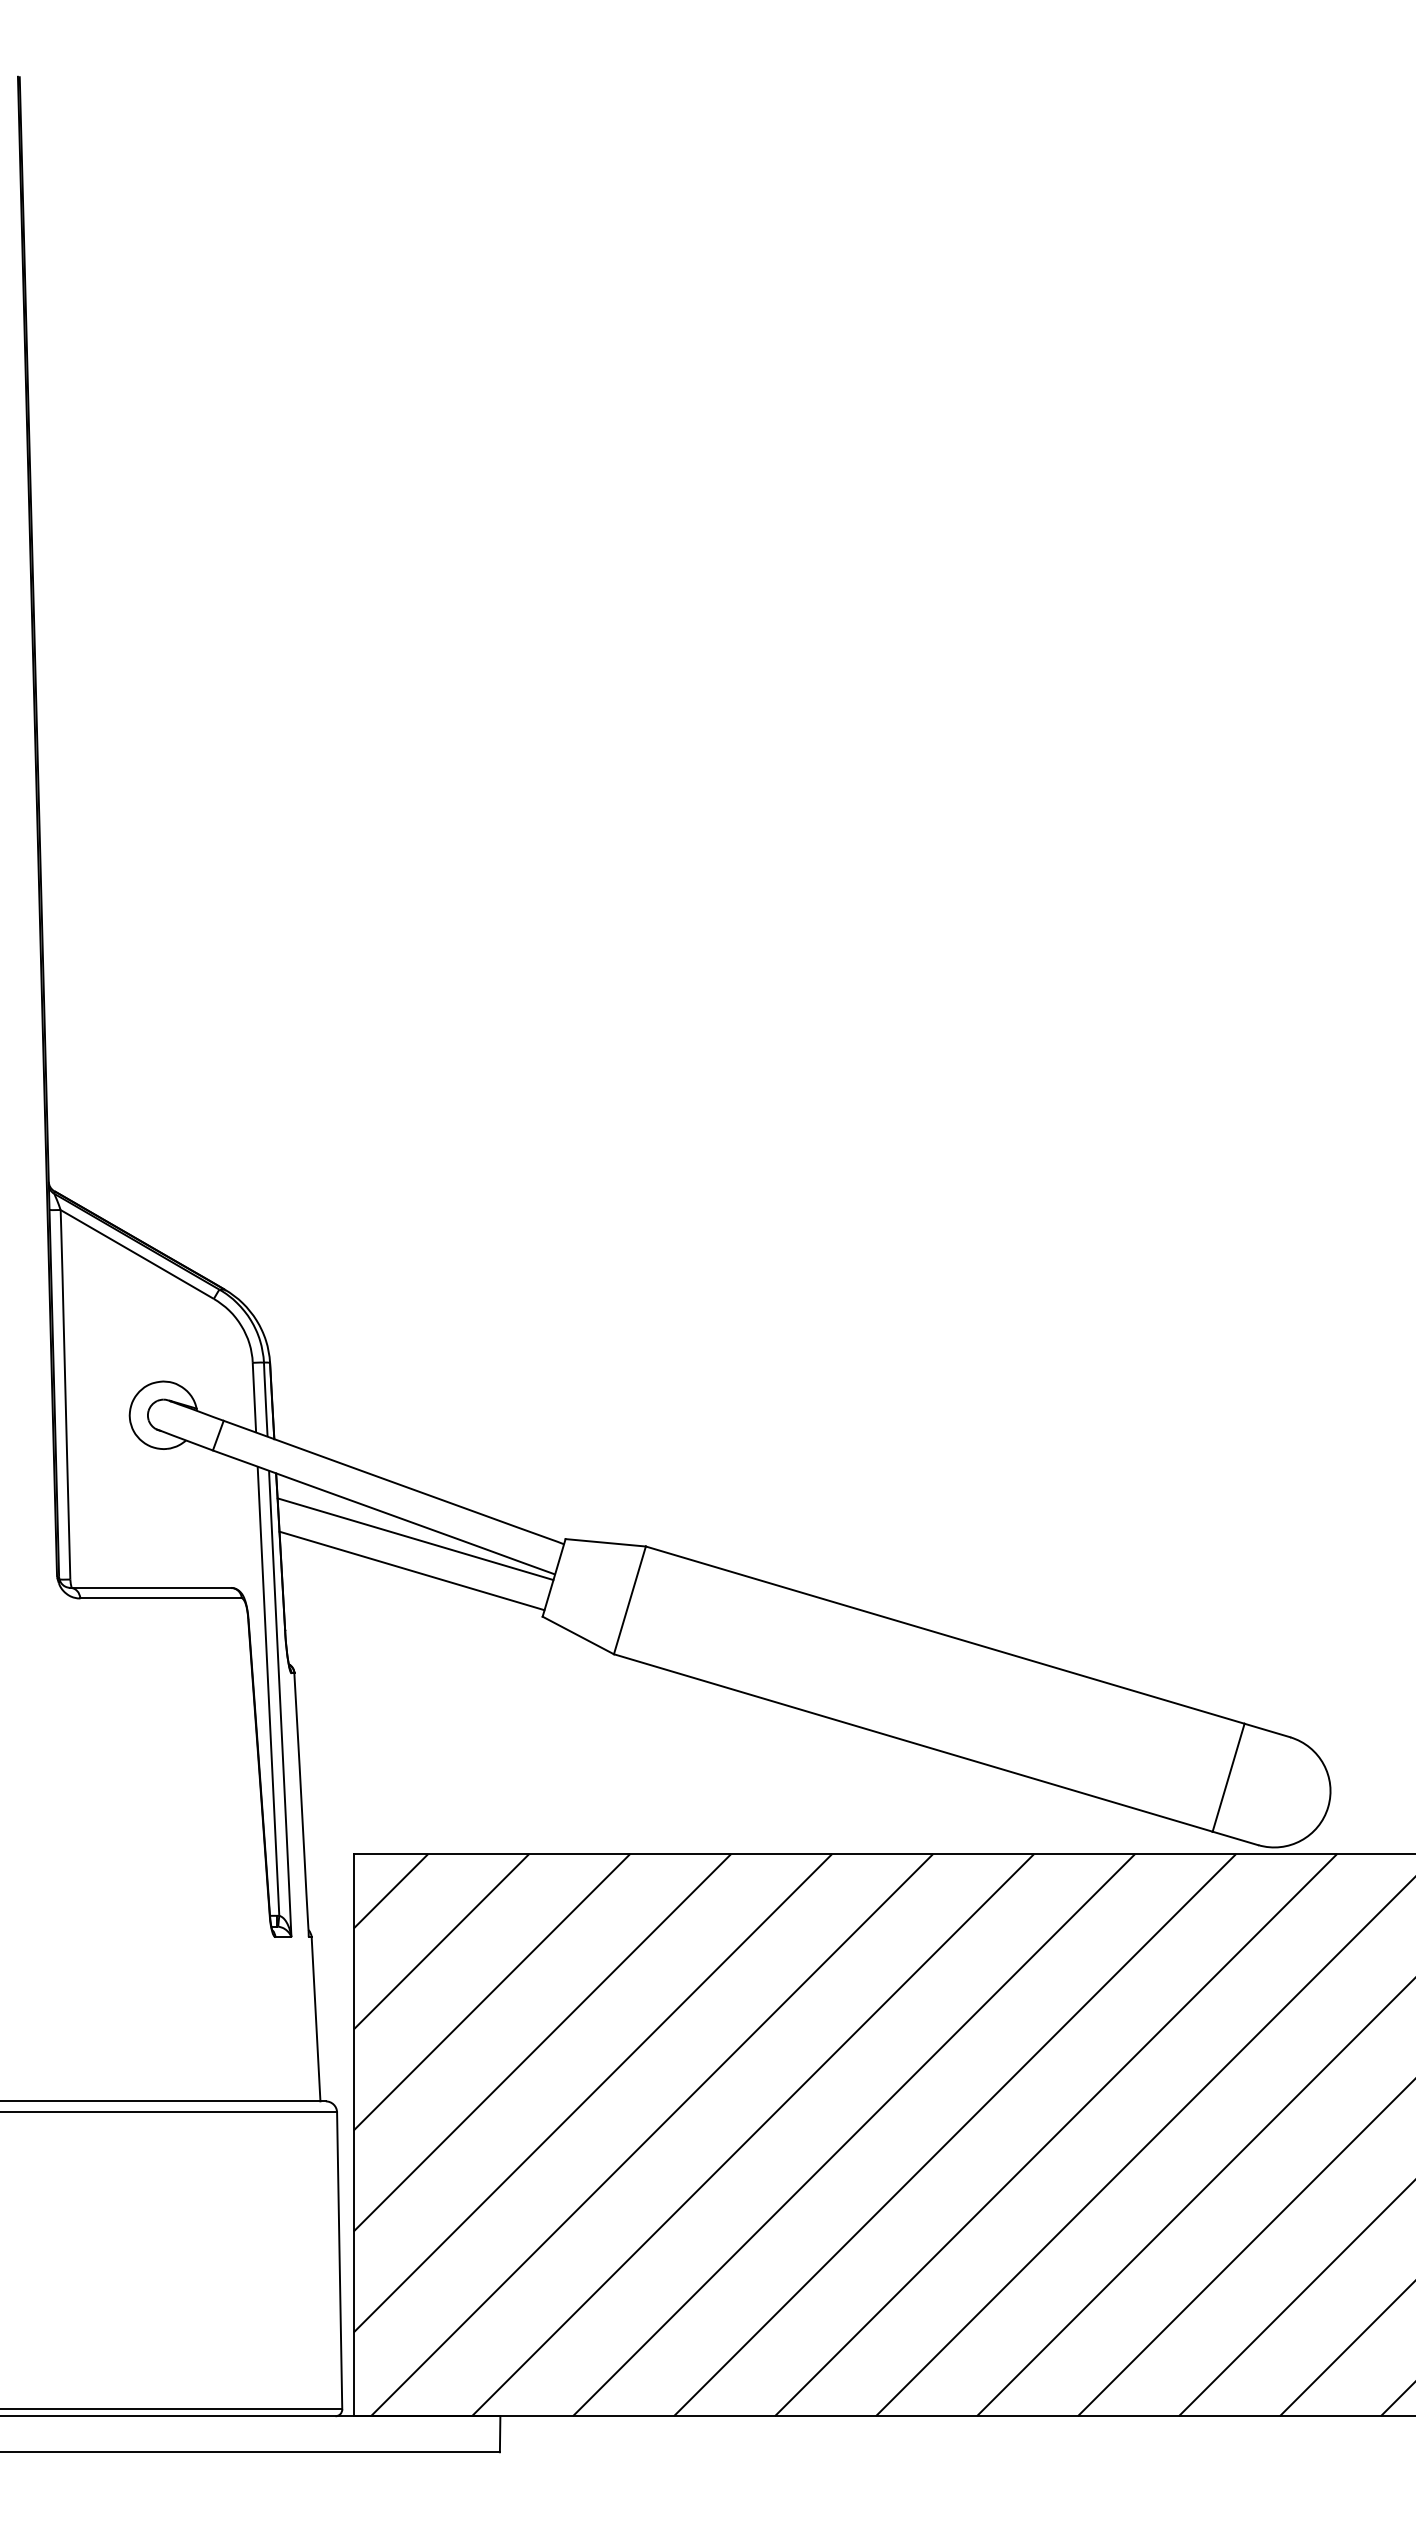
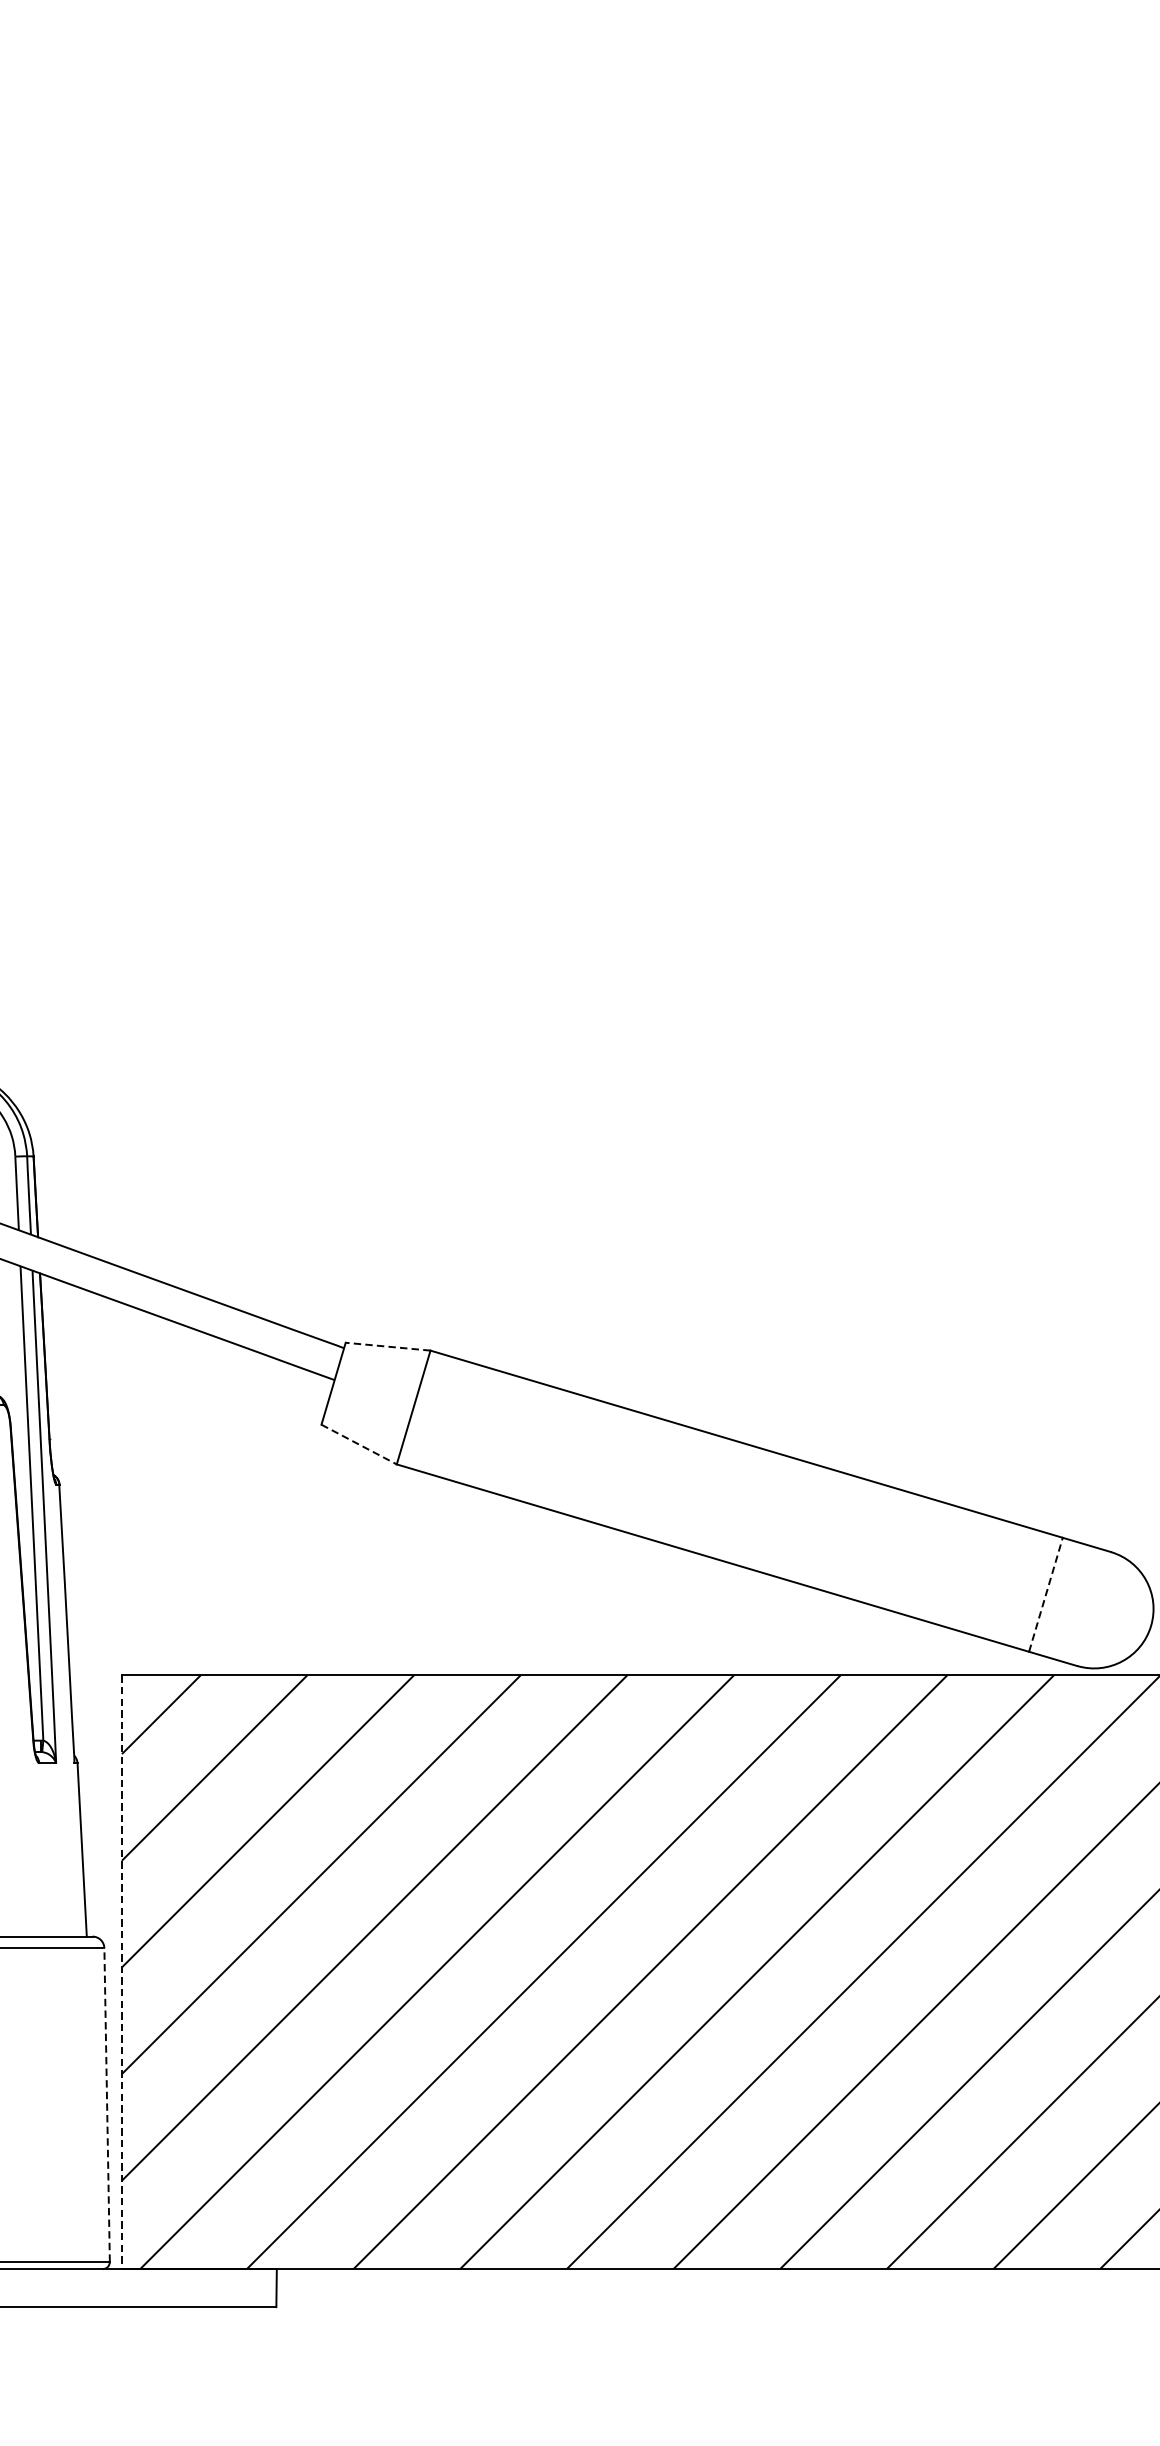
line: (415, 1539) -> (187, 1343), removed
line: (605, 1542) -> (387, 1346), solid -> dashed
line: (411, 1570) -> (182, 1375), removed
line: (578, 1635) -> (359, 1444), solid -> dashed
line: (1228, 1777) -> (1045, 1594), solid -> dashed
line: (353, 2135) -> (121, 1972), solid -> dashed
line: (339, 2260) -> (106, 2104), solid -> dashed

